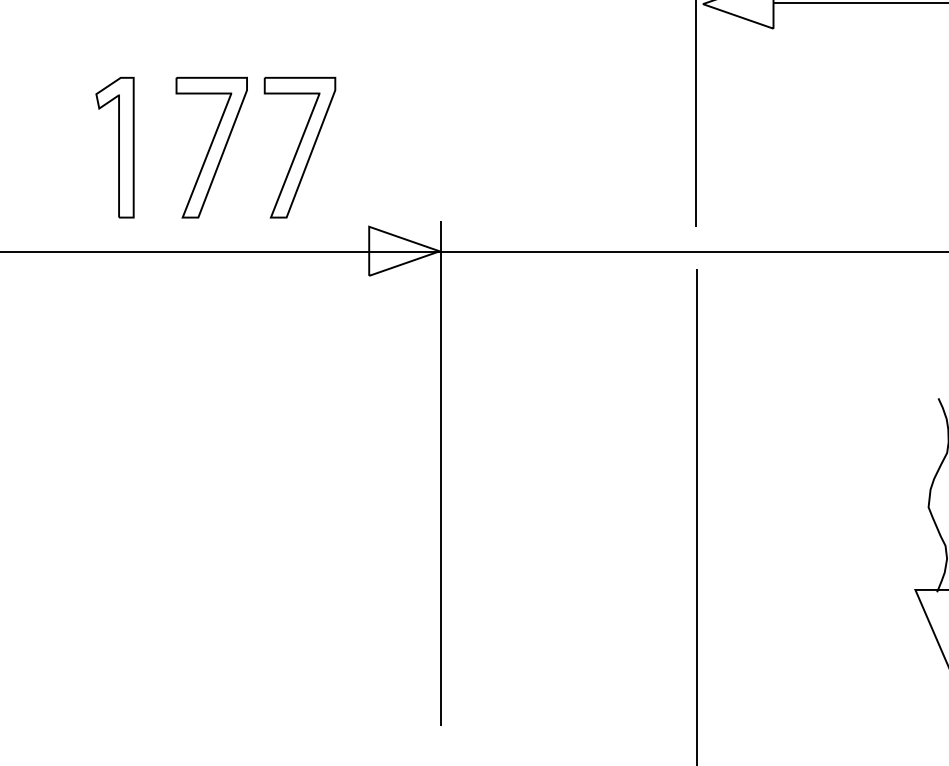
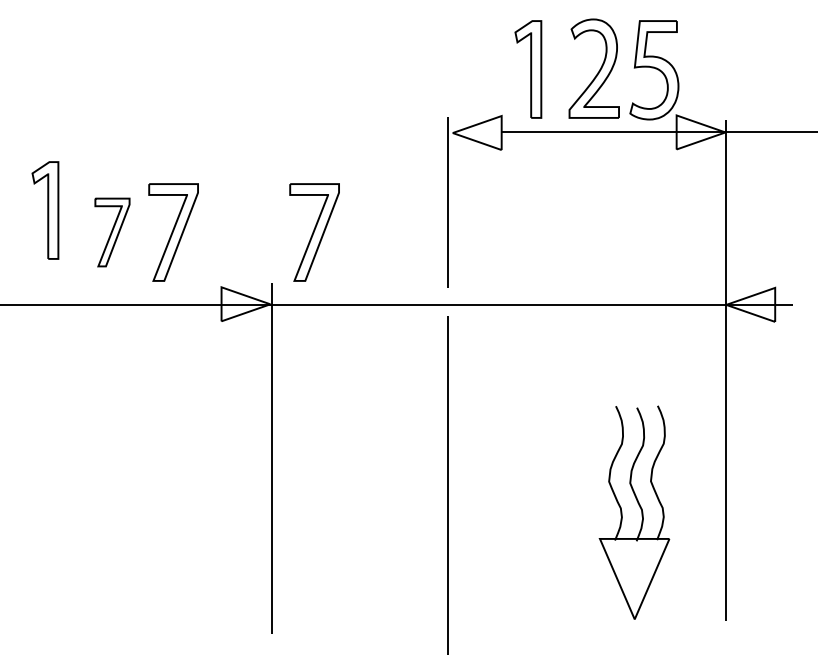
part: (115, 147) -> (45, 210), moved
part: (211, 147) -> (112, 232), size x0.7
part: (503, 147) -> (314, 232), added

